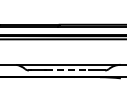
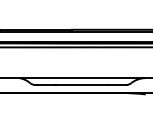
line: (68, 70) -> (82, 84), dashed -> solid

